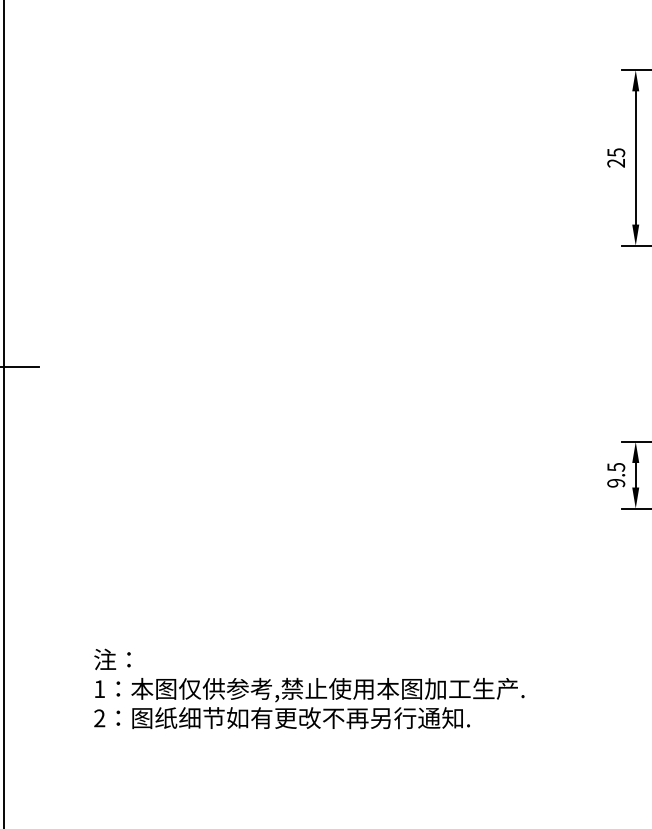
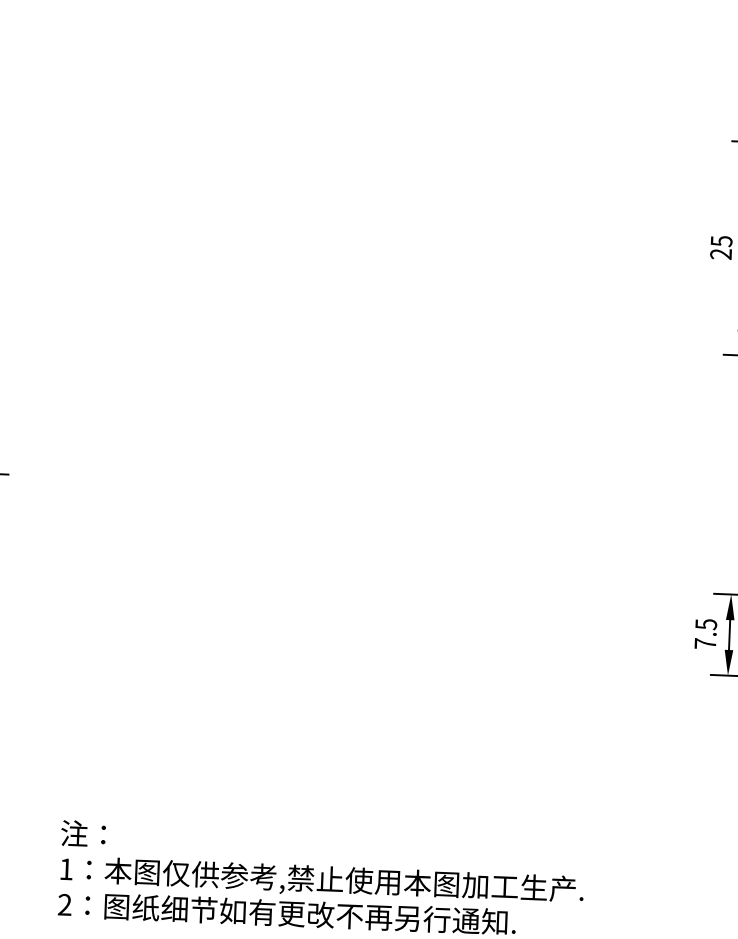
text: (616, 482) -> (705, 642), 9.5 -> 7.5

